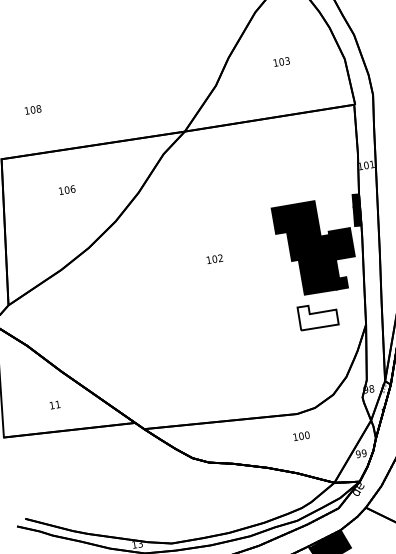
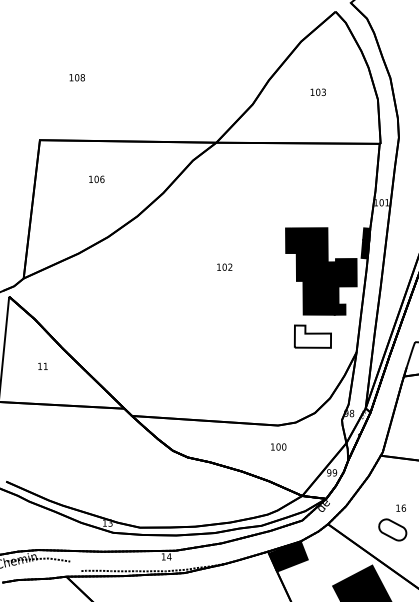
text: (32, 109) -> (76, 77), moved
text: (54, 404) -> (42, 365), moved

